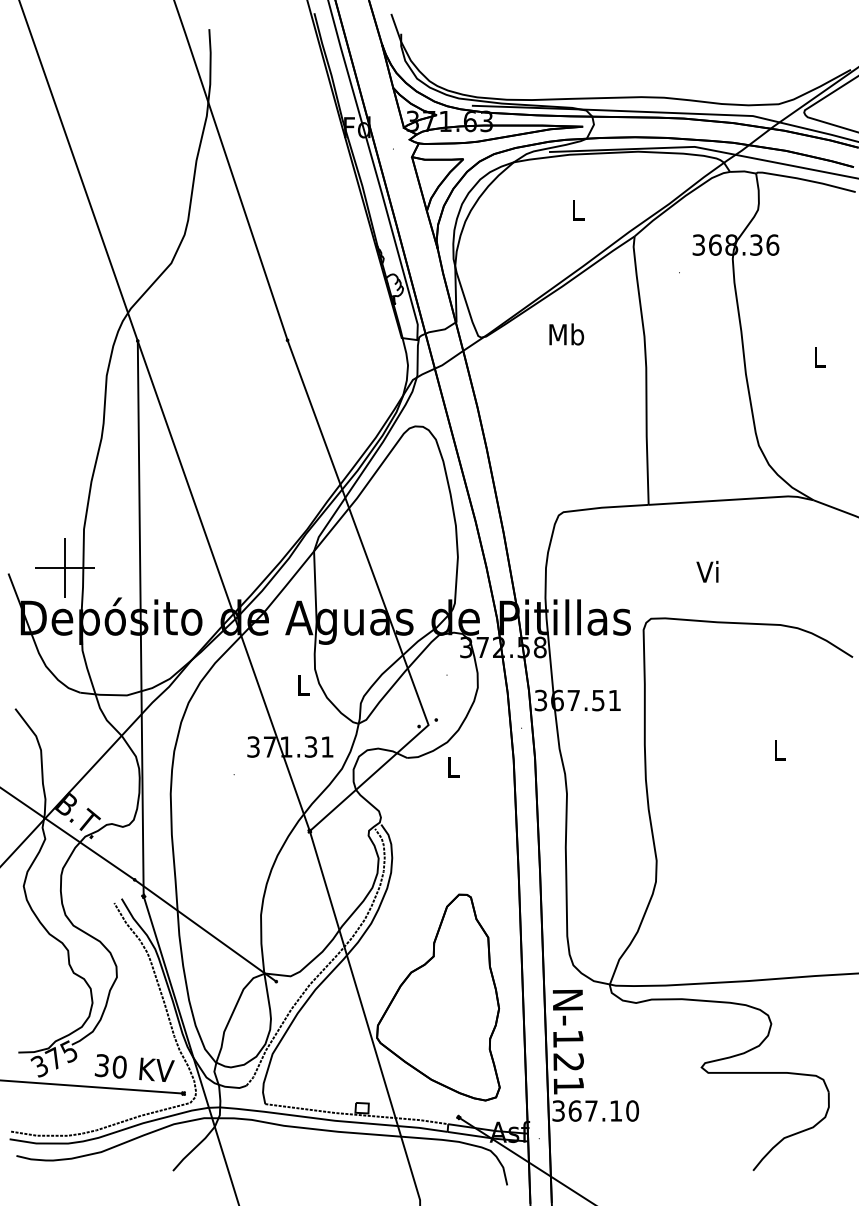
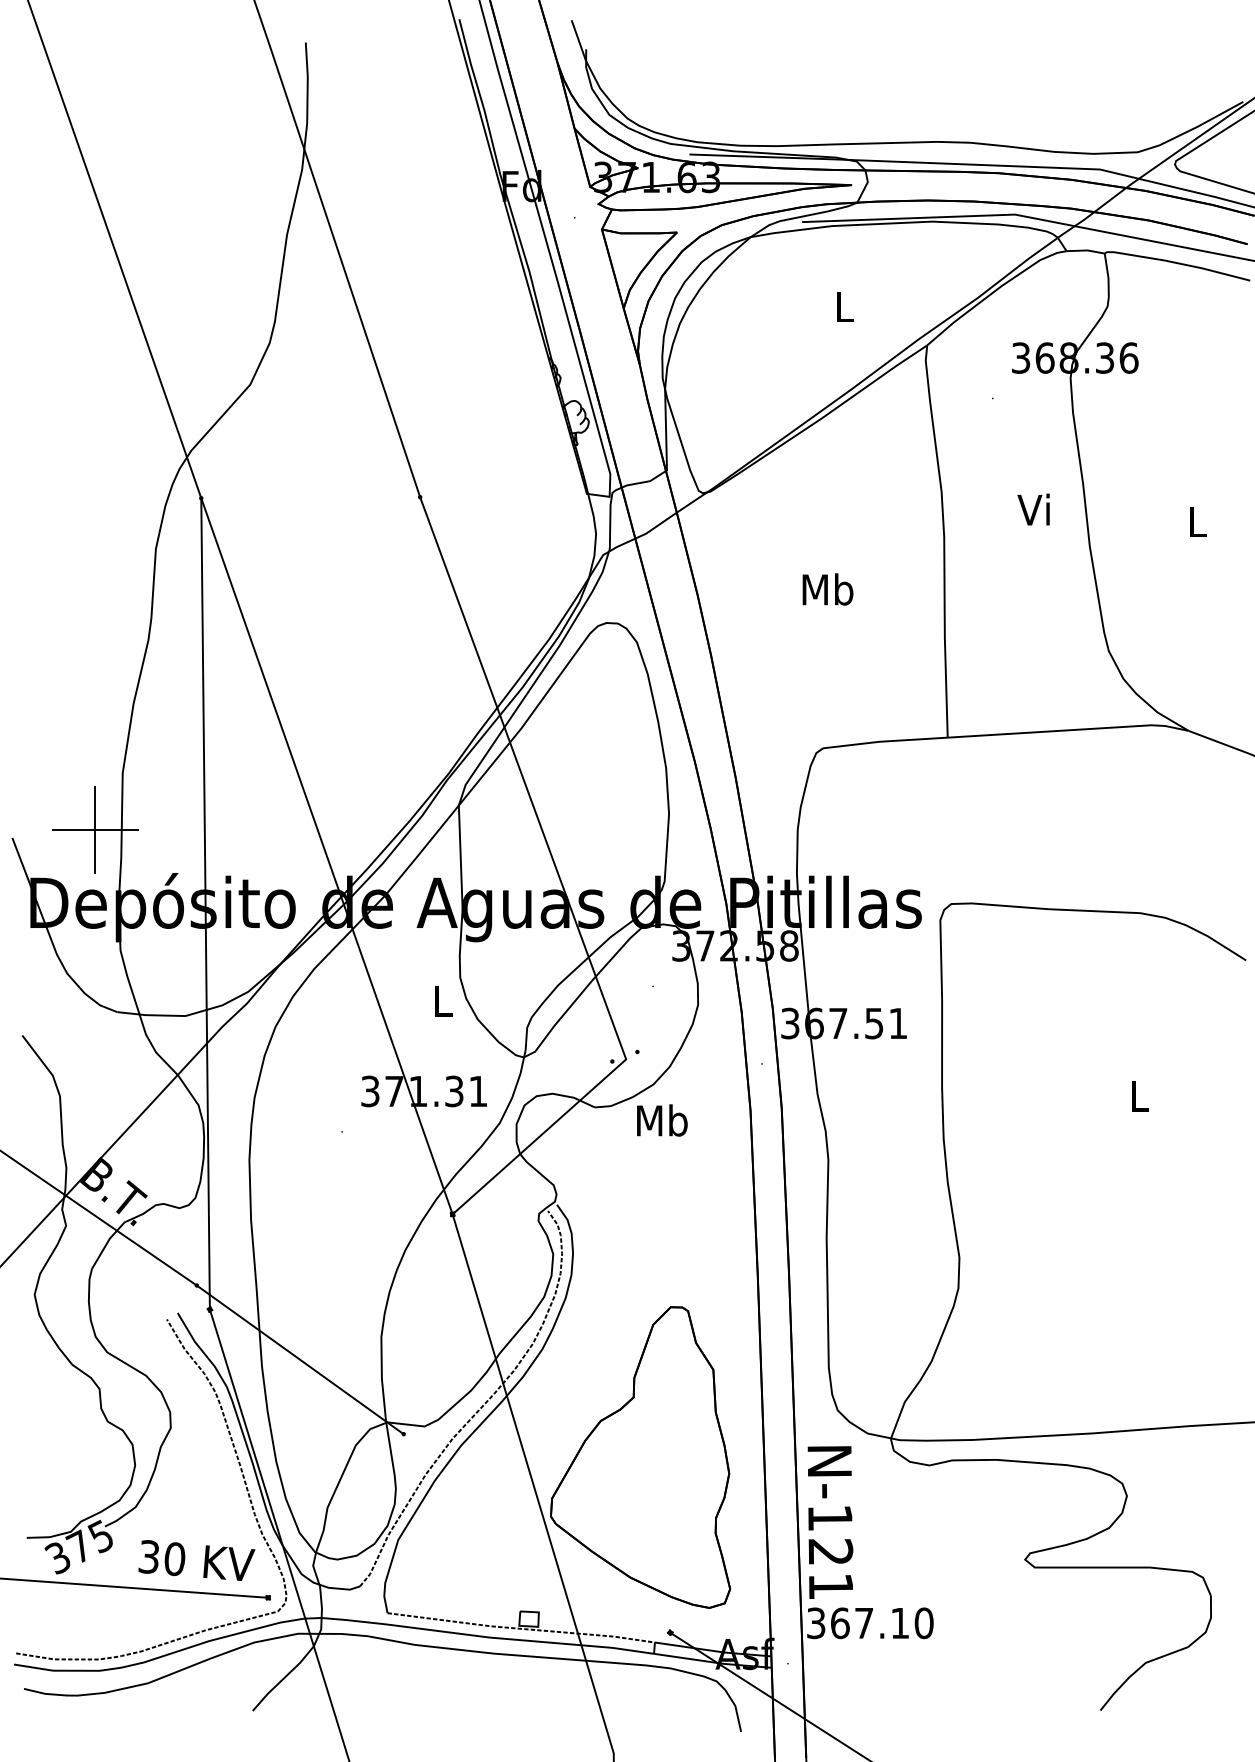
text: (566, 334) -> (827, 589), moved
text: (707, 571) -> (1033, 509), moved
text: (453, 766) -> (662, 1119), L -> Mb

